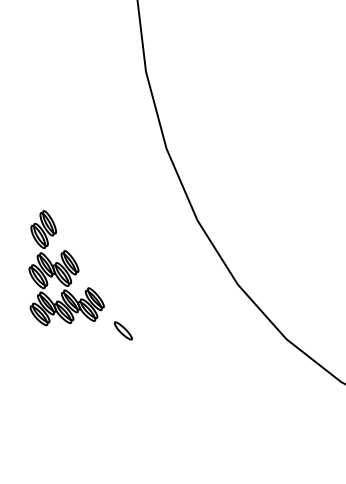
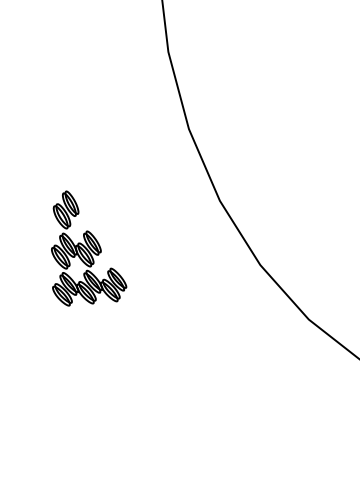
part: (123, 330) -> (145, 310), removed

